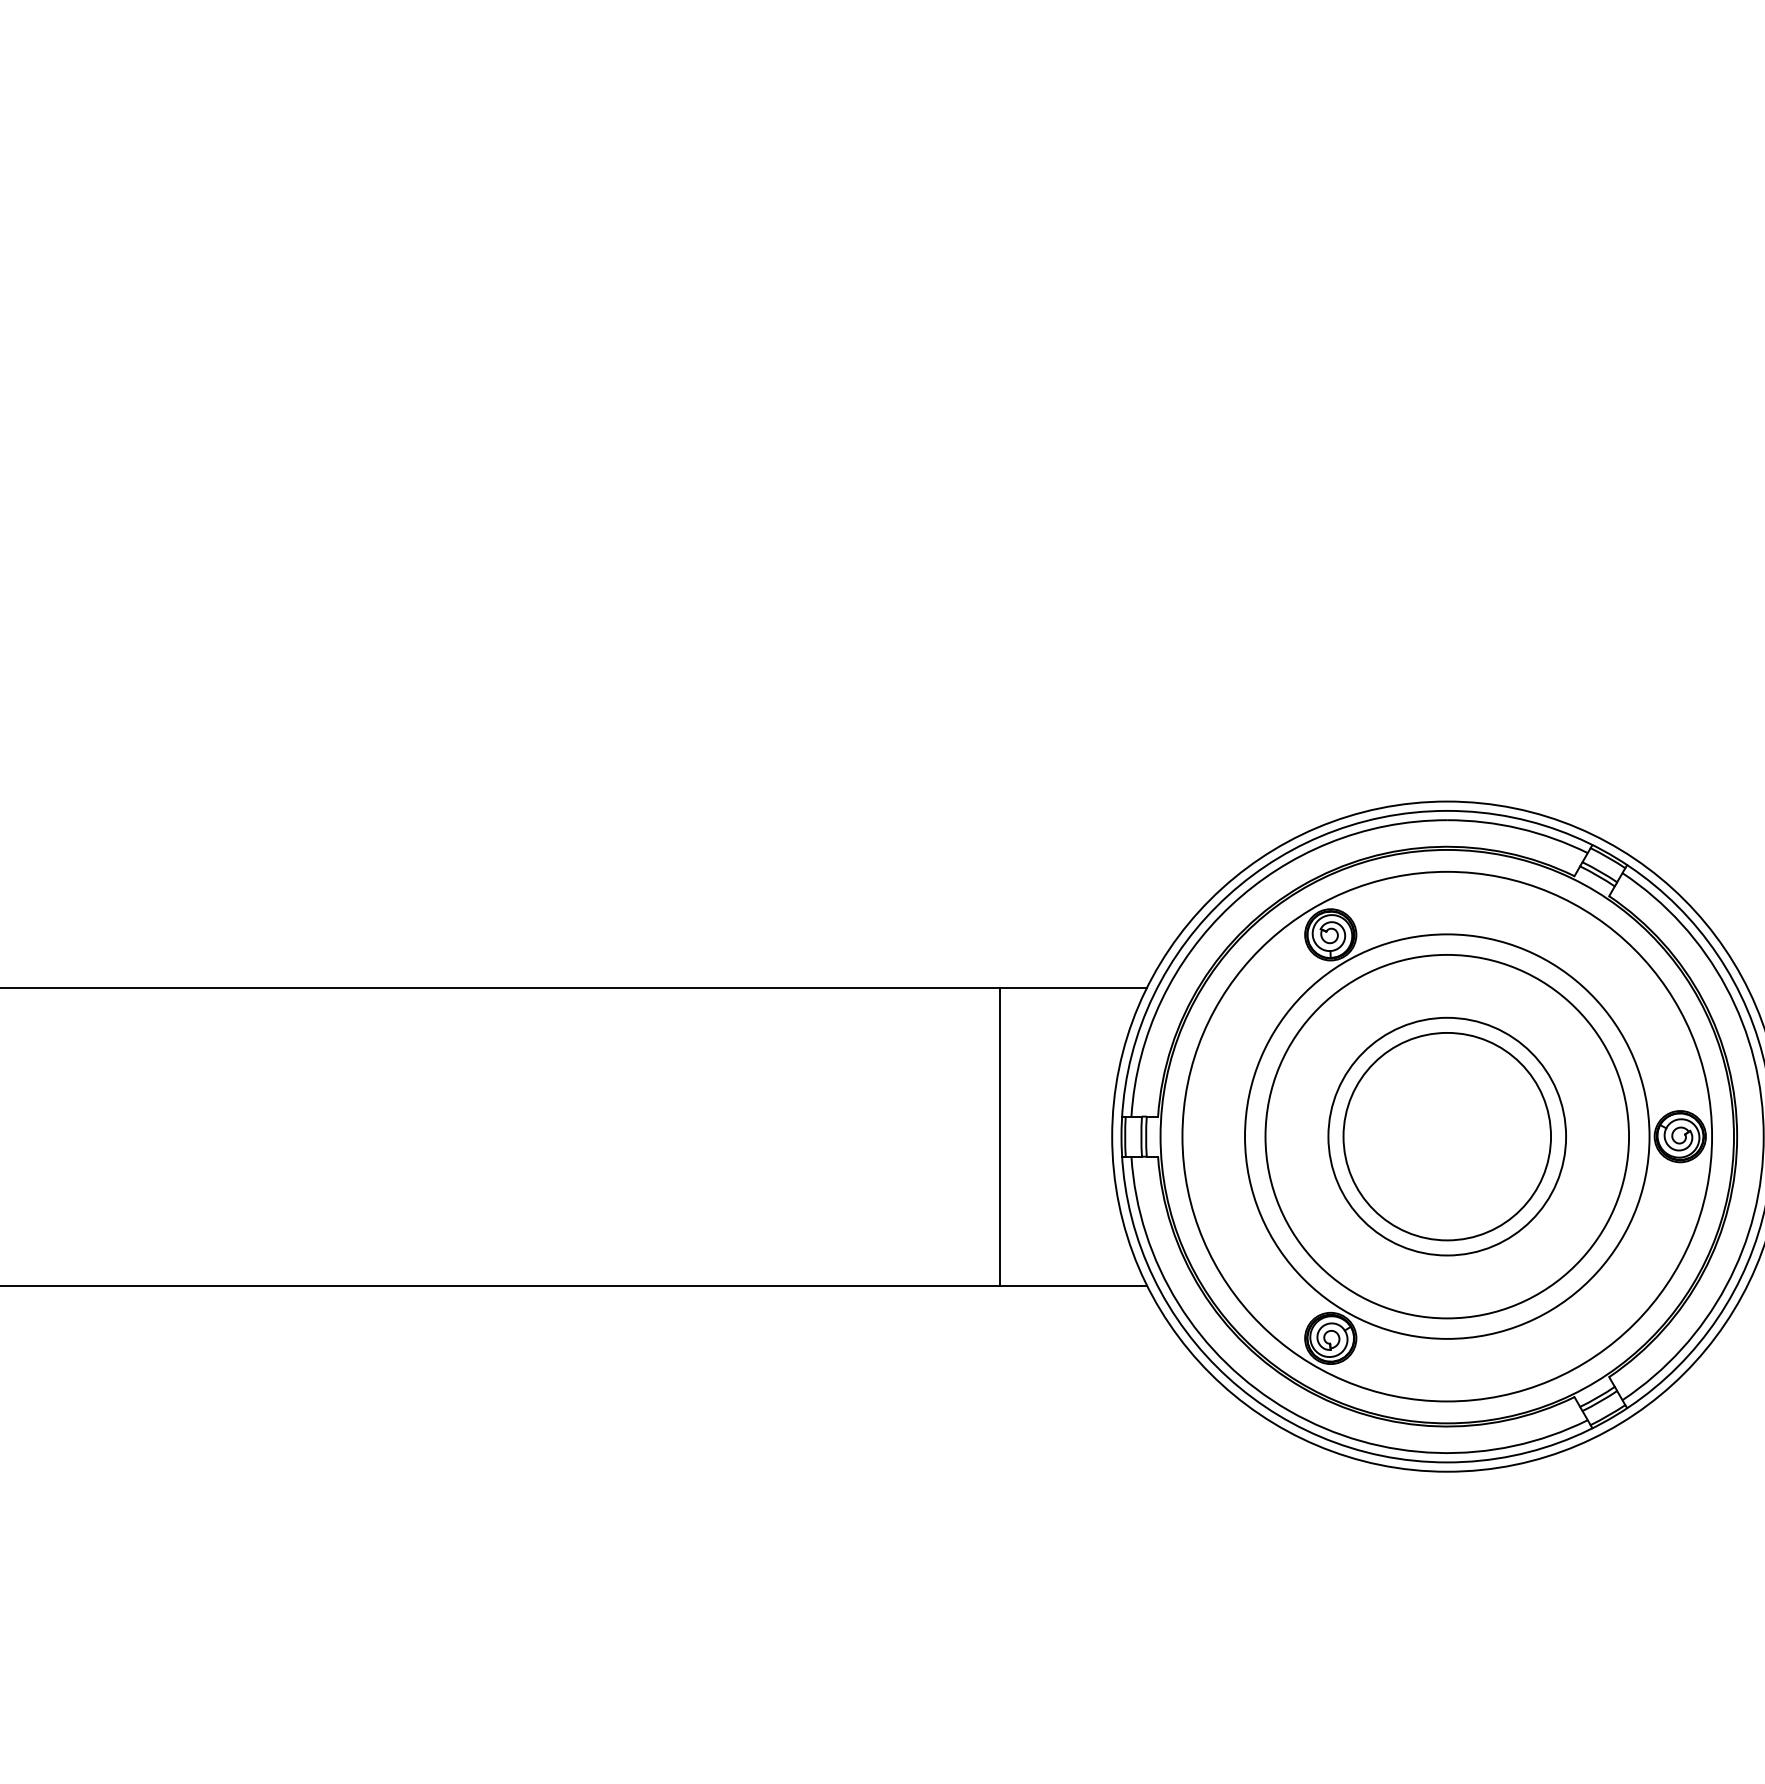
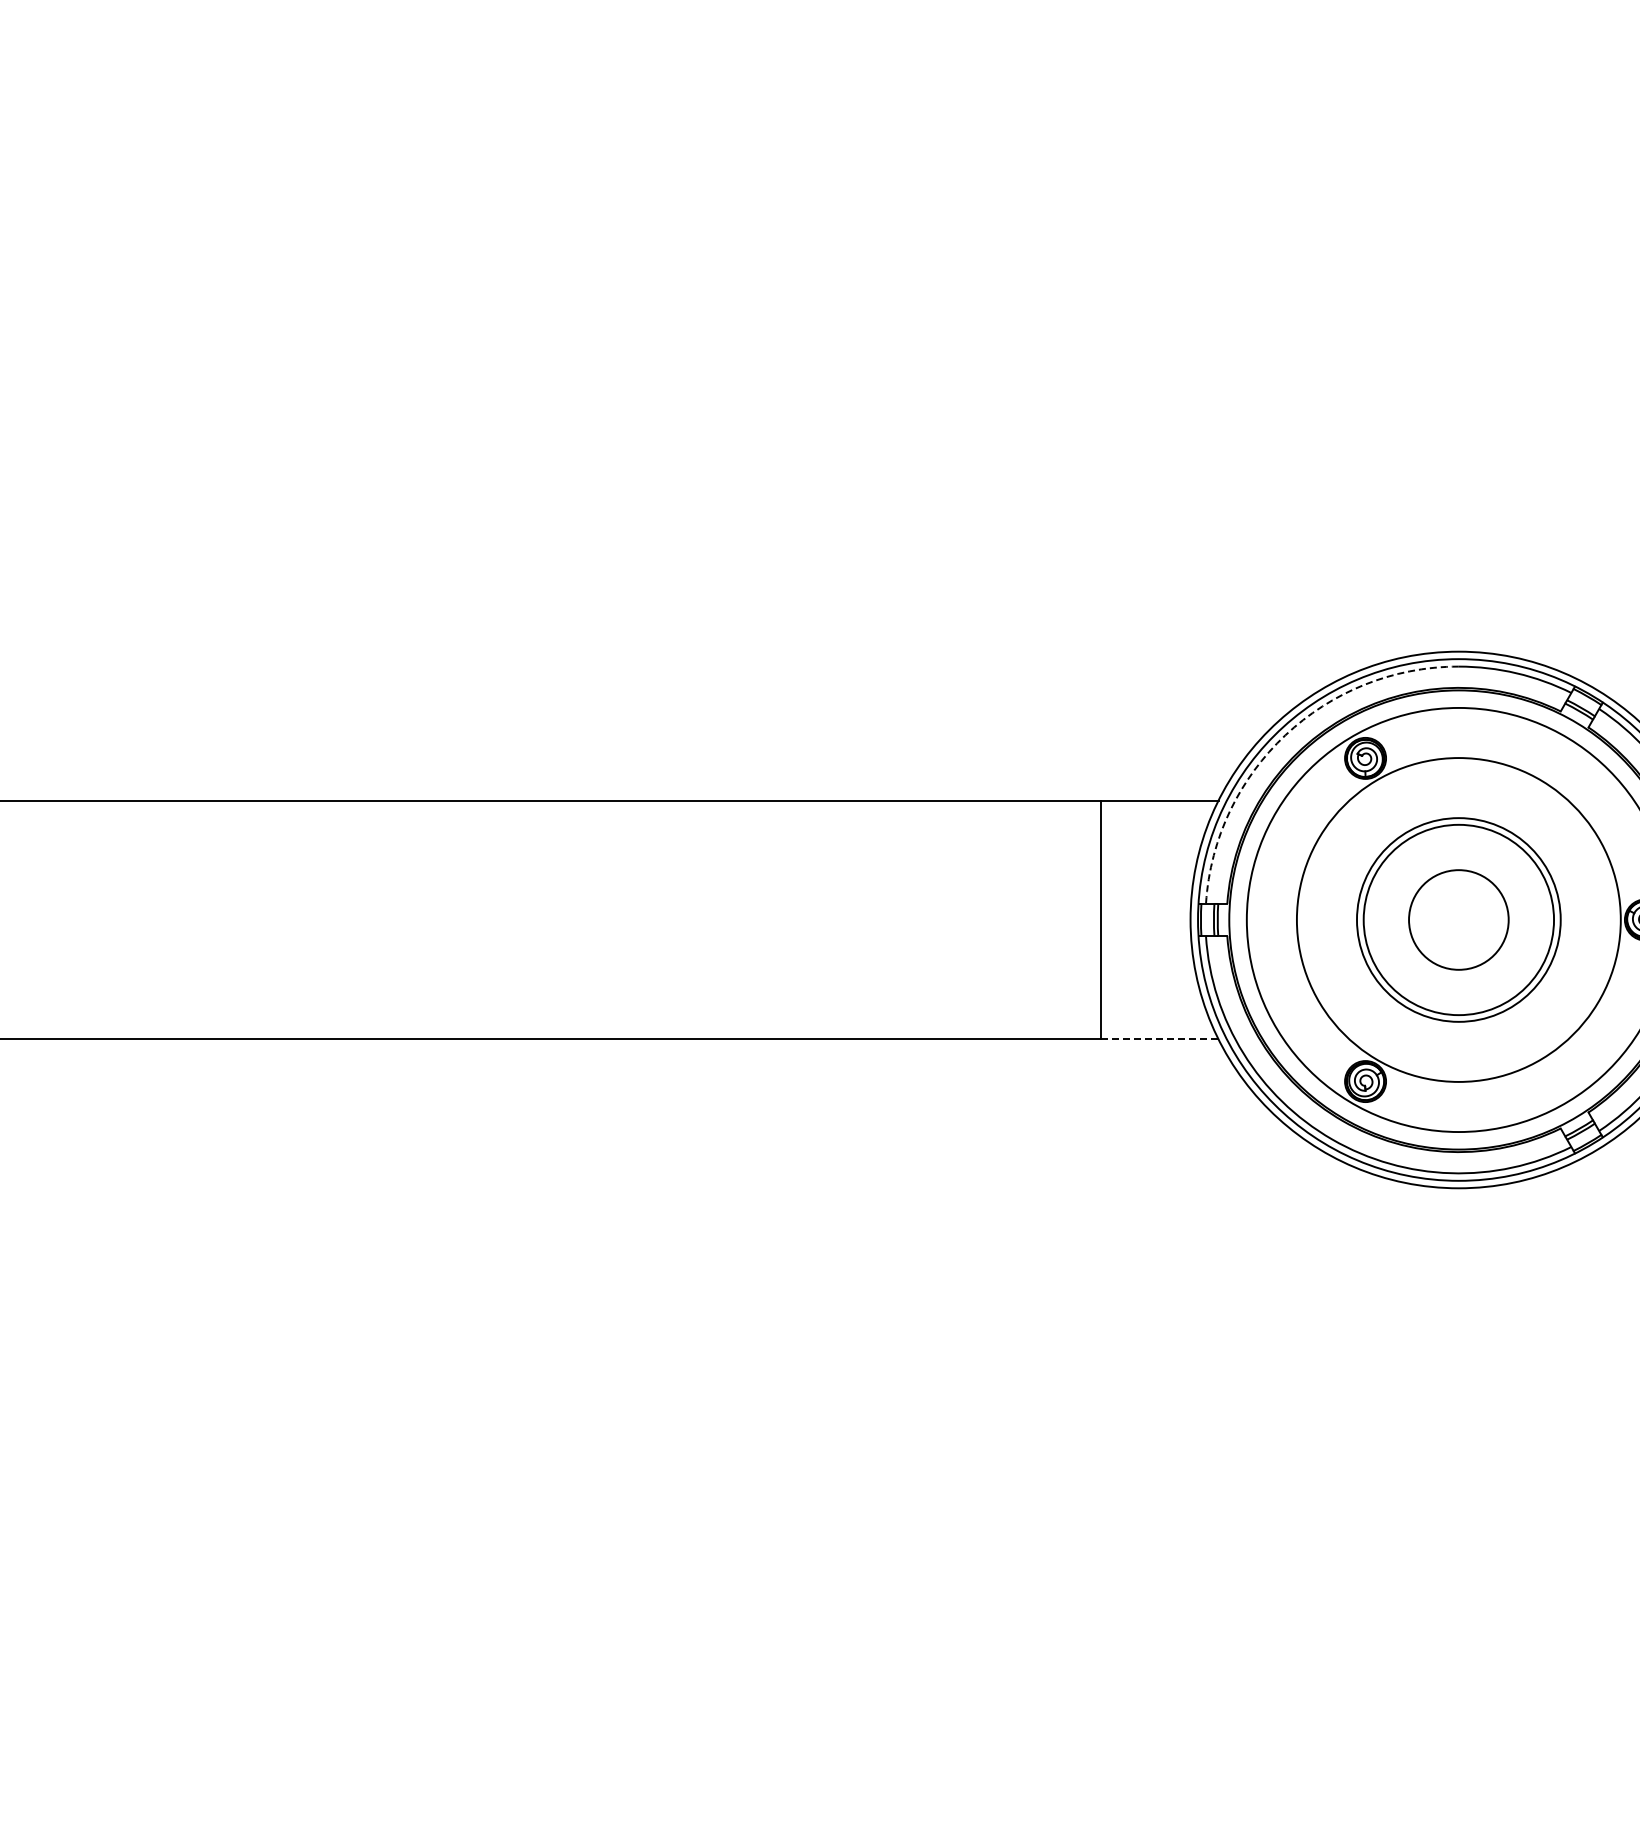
arc: (1230, 906) -> (1285, 735), solid -> dashed
circle: (1446, 1136) -> (1458, 919), size x0.6
circle: (1446, 1136) -> (1458, 919), size x0.7
line: (1073, 1285) -> (1159, 1039), solid -> dashed

